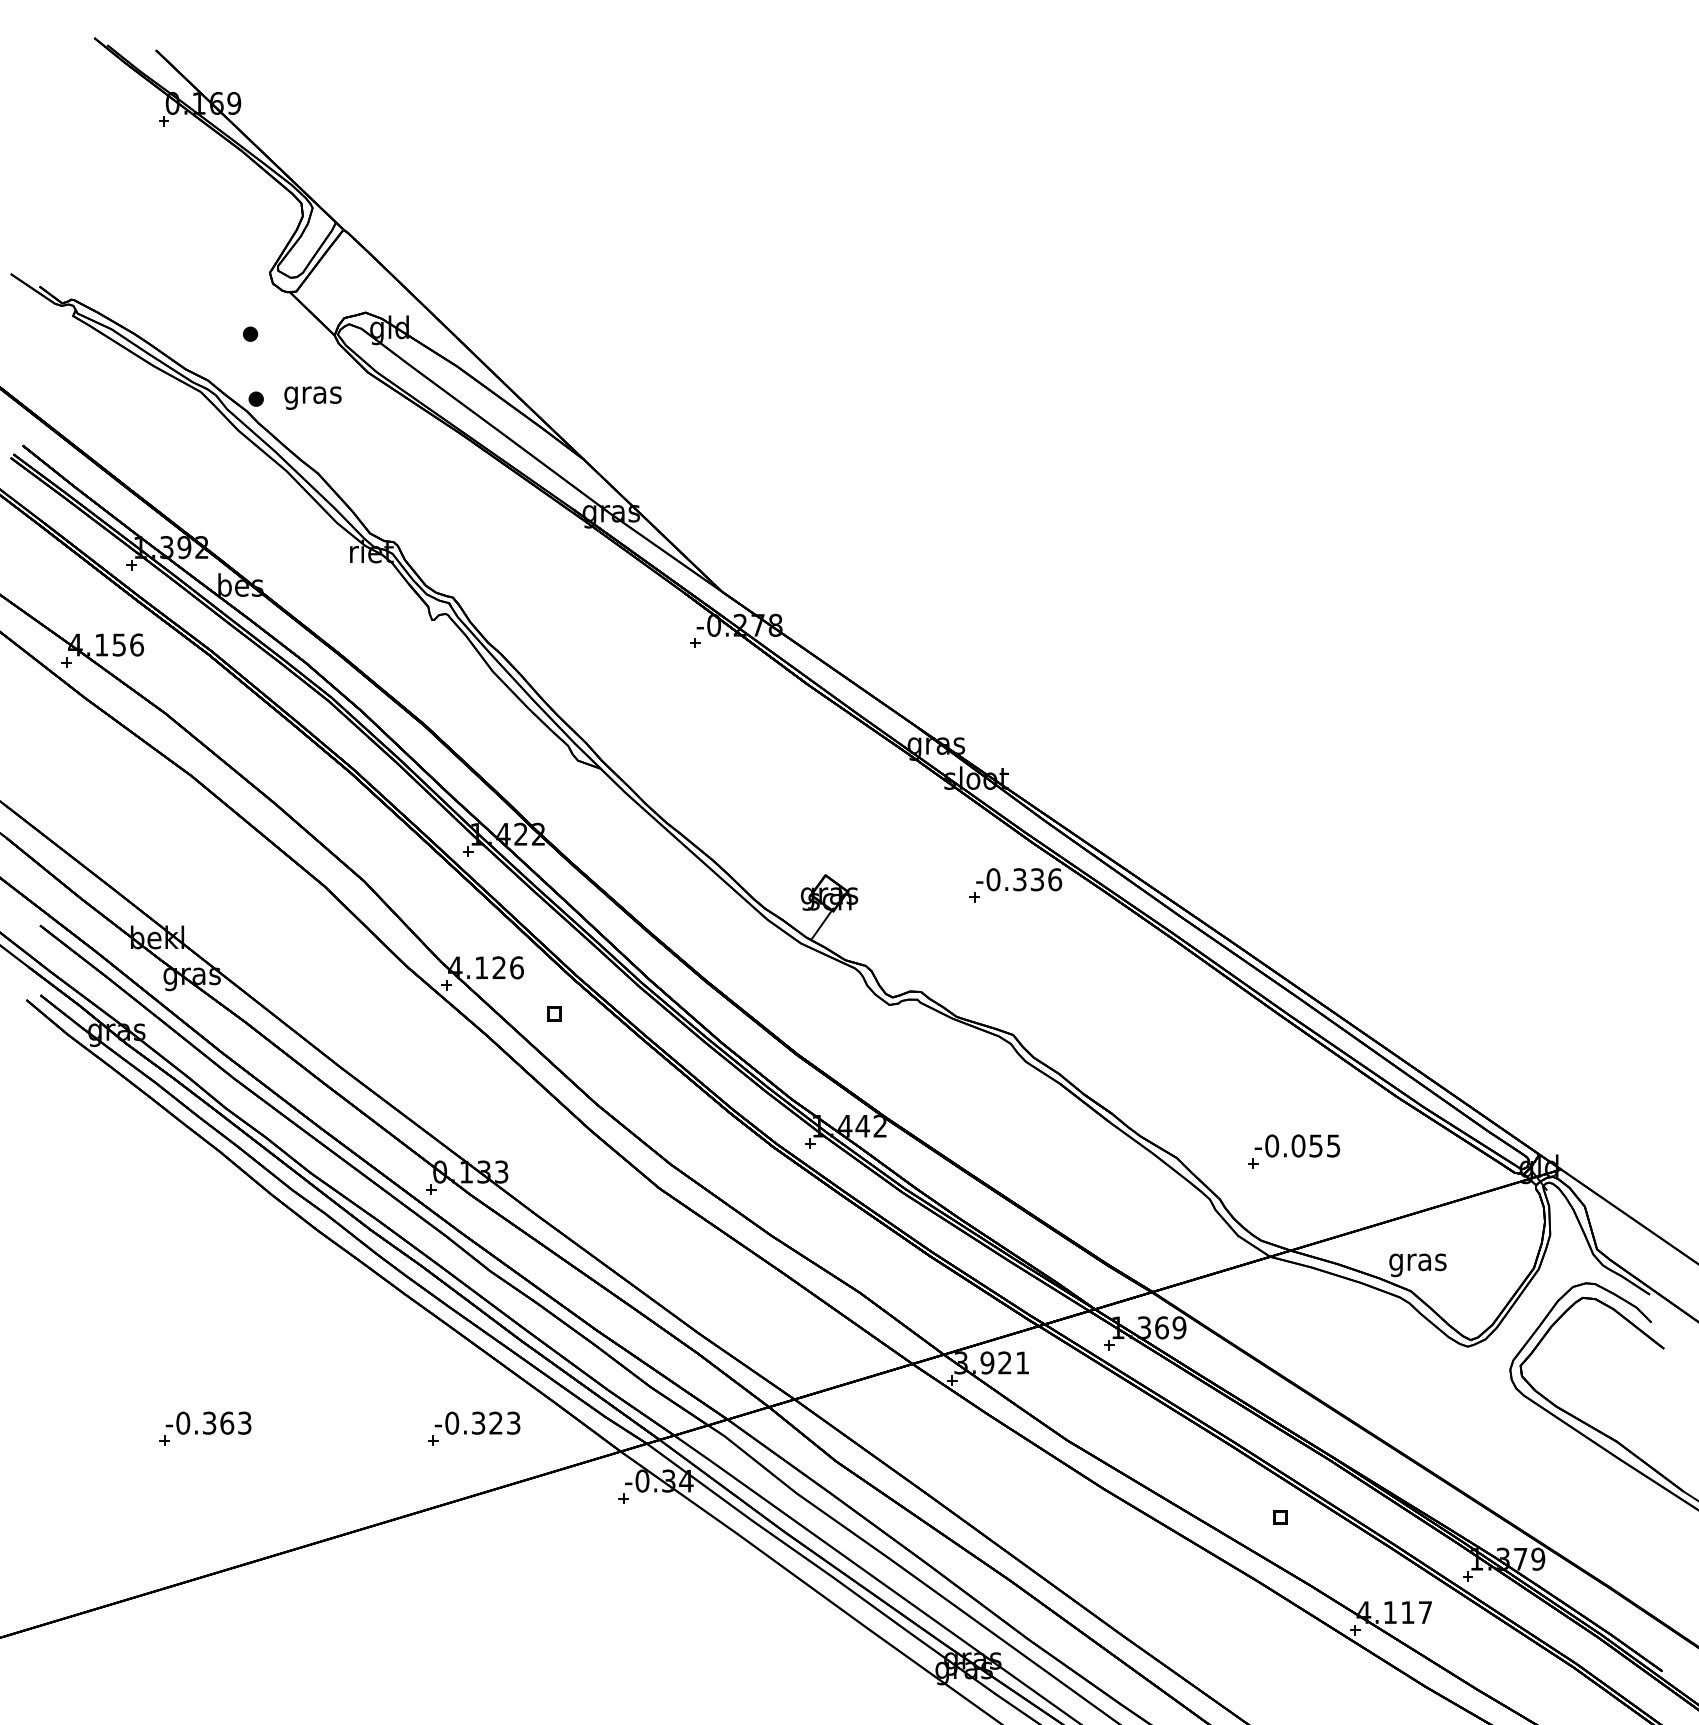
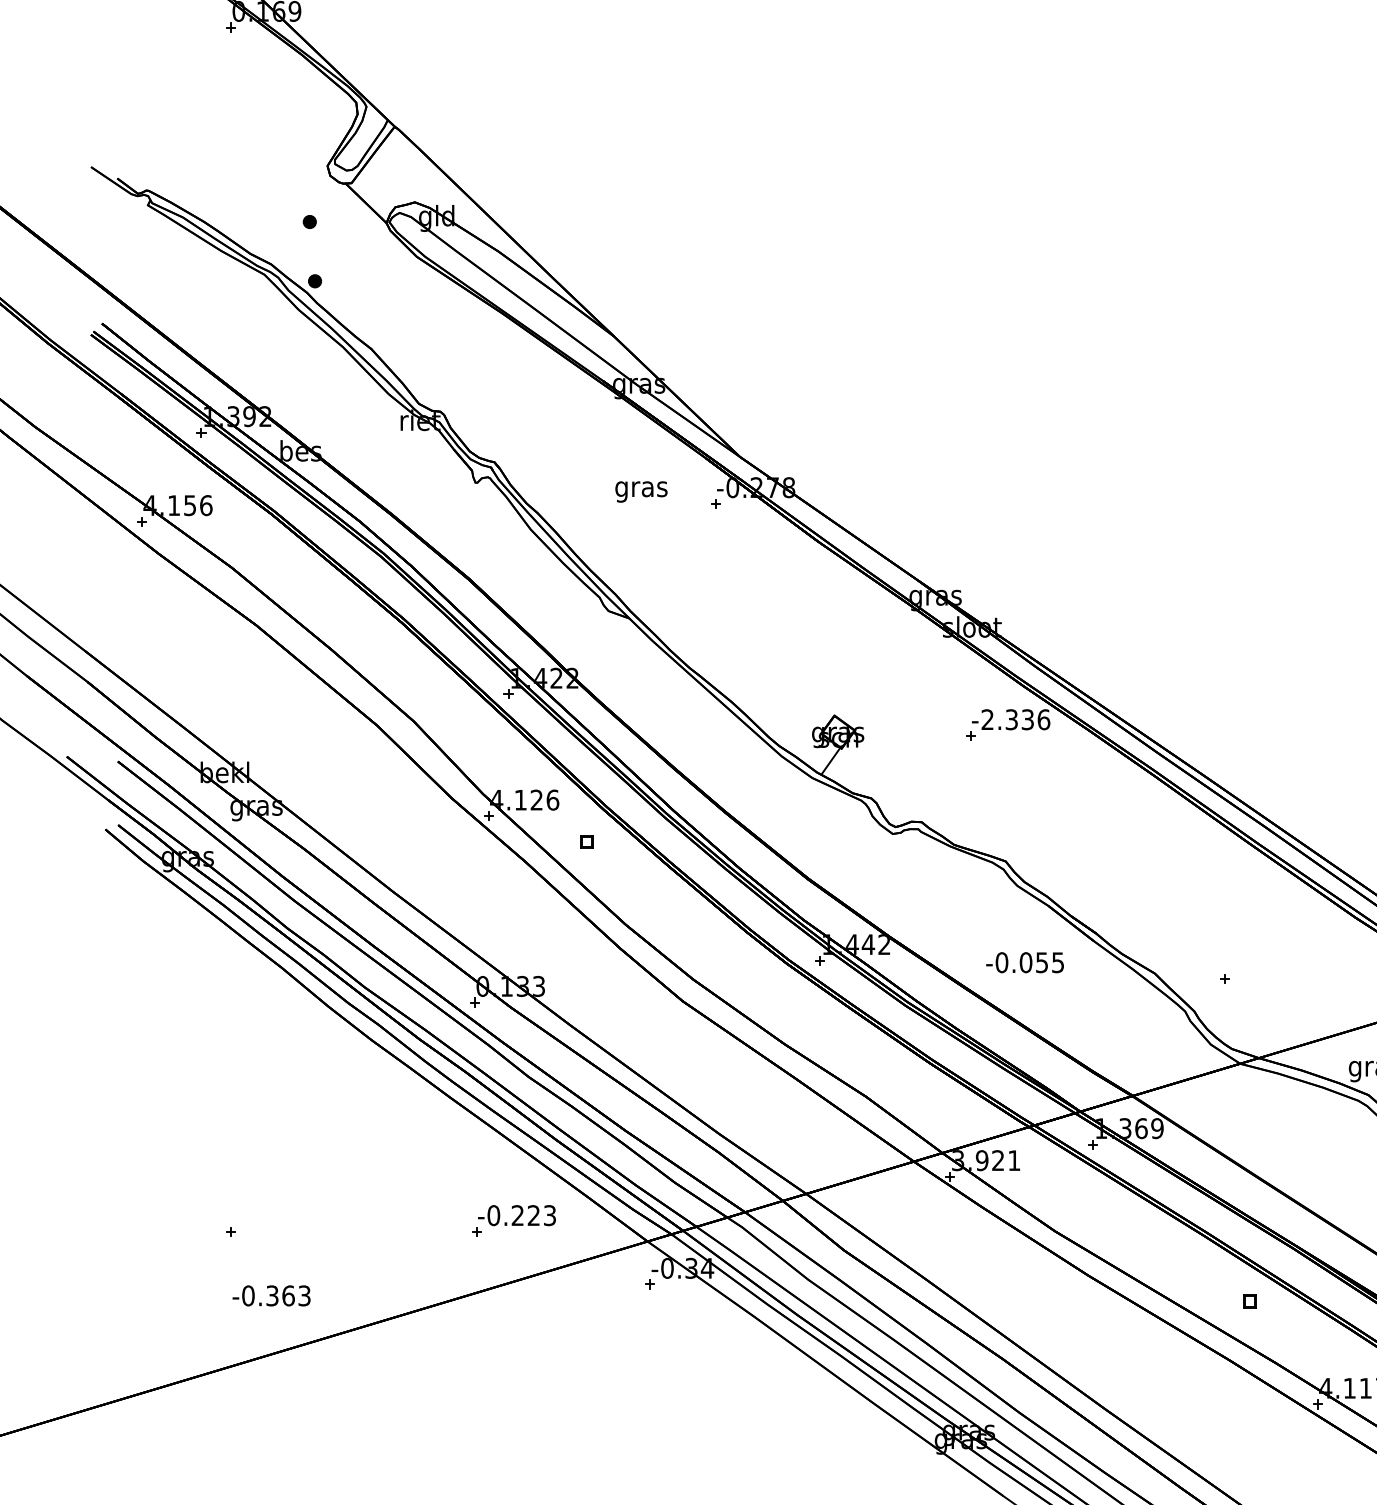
text: (312, 397) -> (641, 491), moved
text: (993, 879) -> (987, 719), -0.336 -> -2.336
text: (1296, 1145) -> (1024, 962), moved
text: (208, 1422) -> (271, 1295), moved
text: (478, 1423) -> (517, 1215), -0.323 -> -0.223

